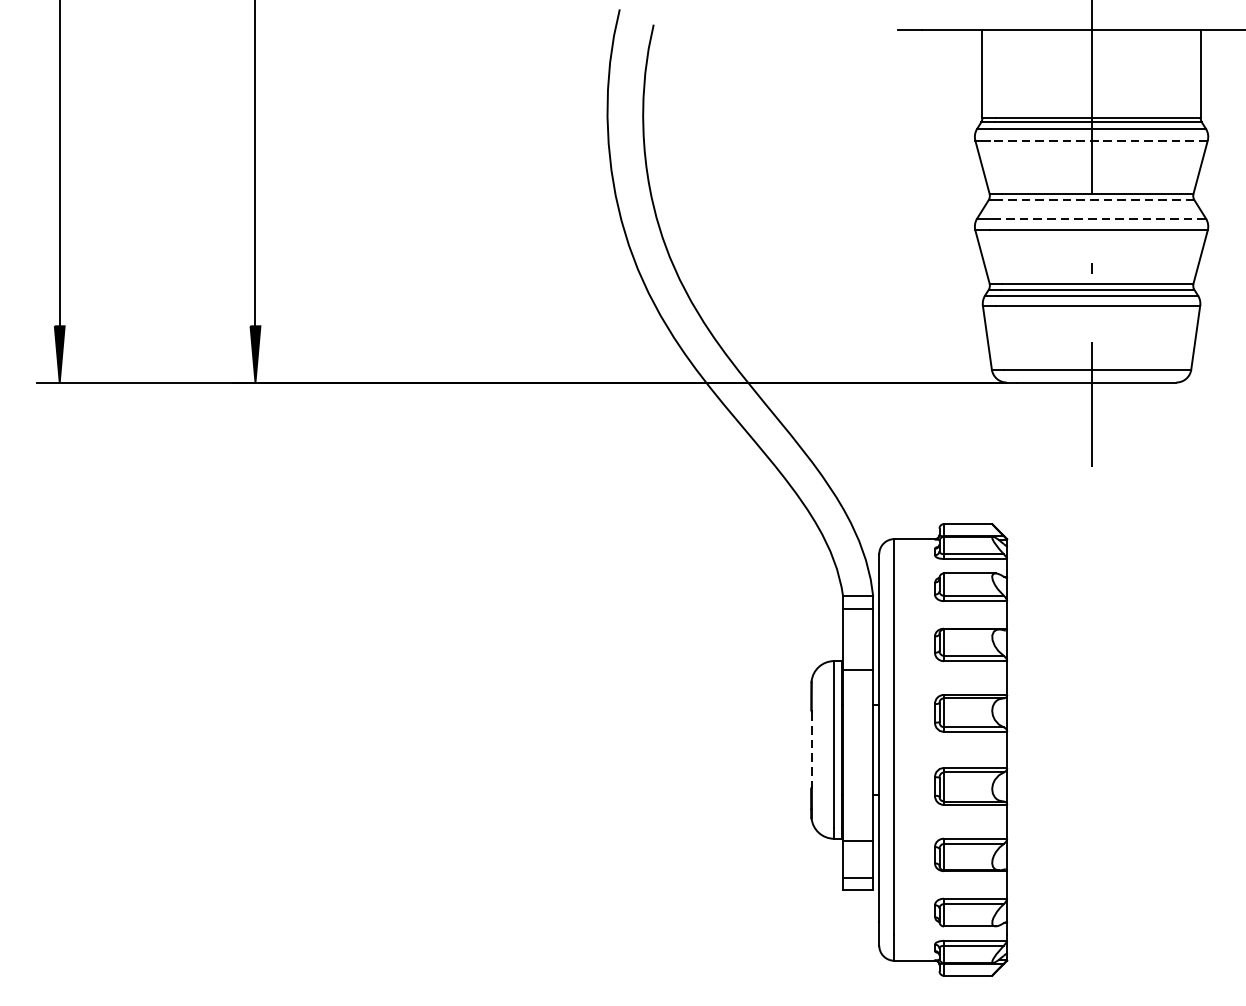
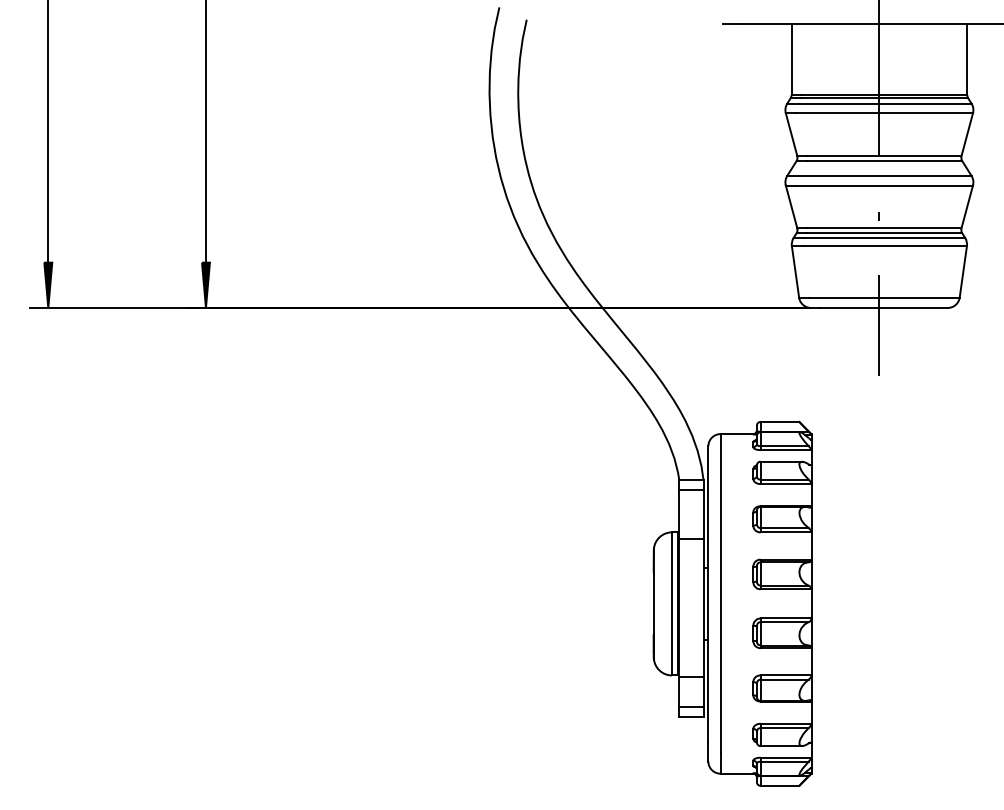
line: (1099, 141) -> (885, 113), dashed -> solid
line: (1097, 199) -> (884, 160), dashed -> solid
line: (1099, 218) -> (885, 175), dashed -> solid
line: (811, 750) -> (653, 604), dashed -> solid

